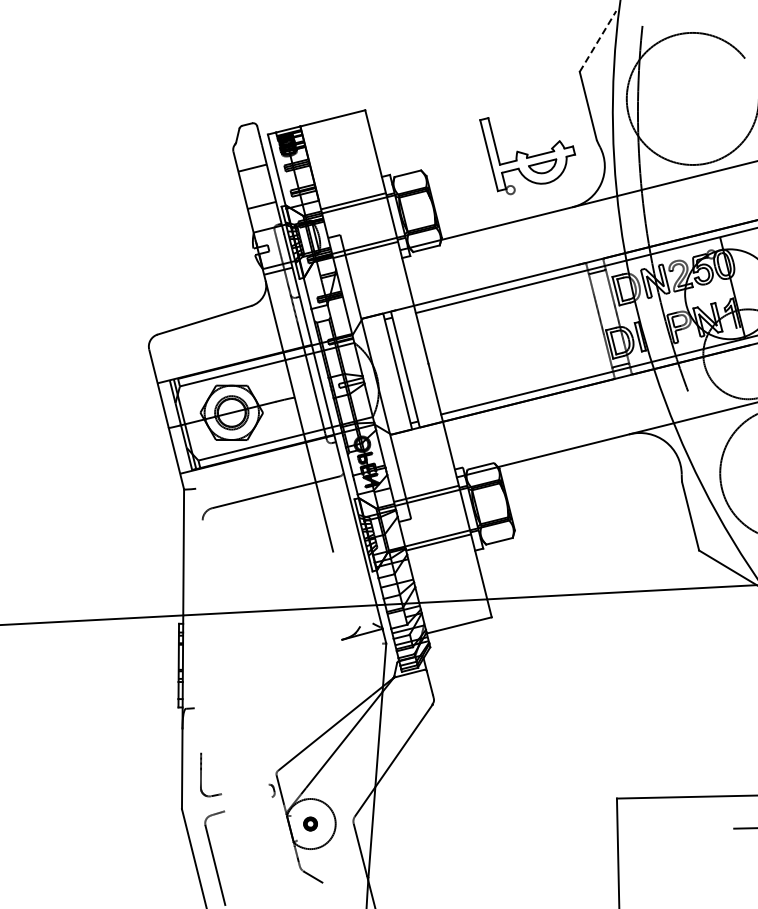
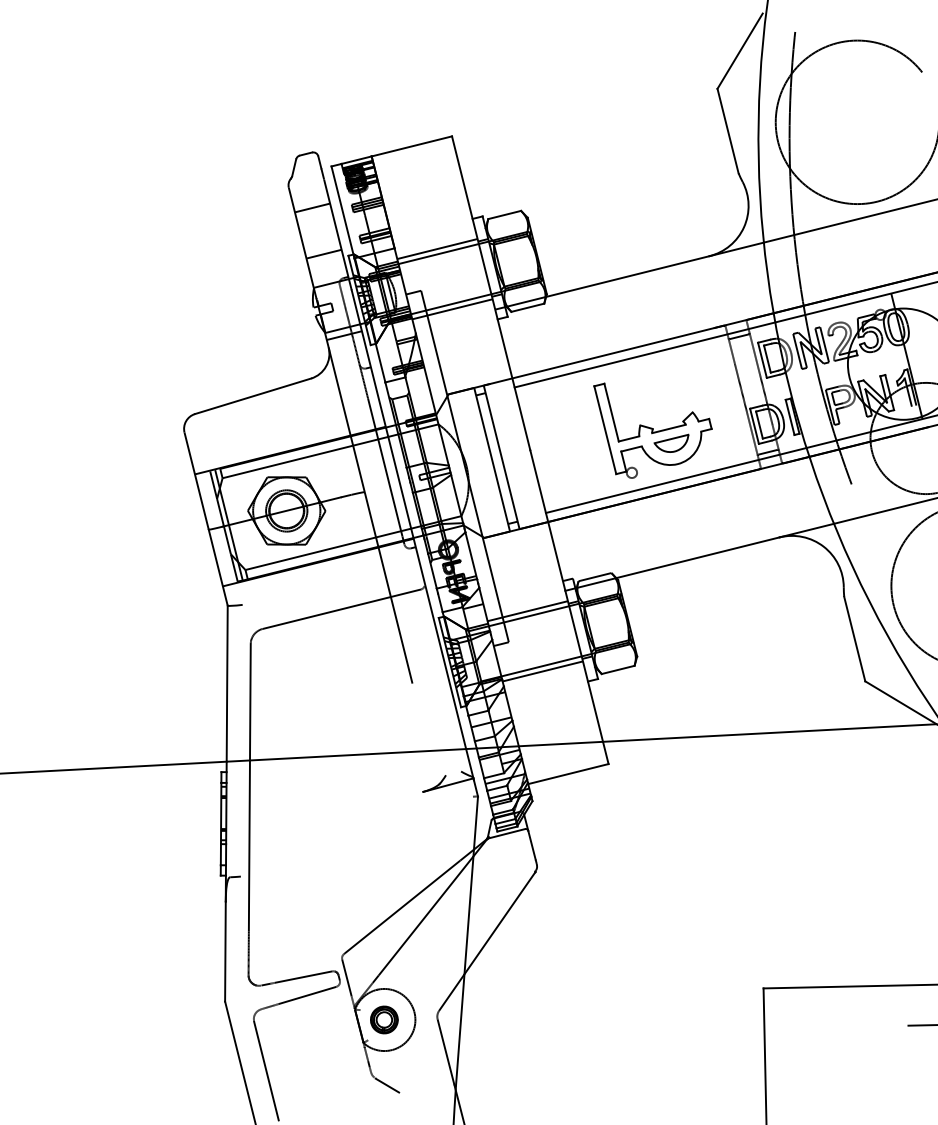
line: (598, 41) -> (740, 51), dashed -> solid
part: (527, 156) -> (652, 431), moved
line: (201, 636) -> (249, 787), added
line: (245, 789) -> (303, 977), added
line: (248, 804) -> (307, 995), added
part: (310, 823) -> (384, 1019), size x1.67

